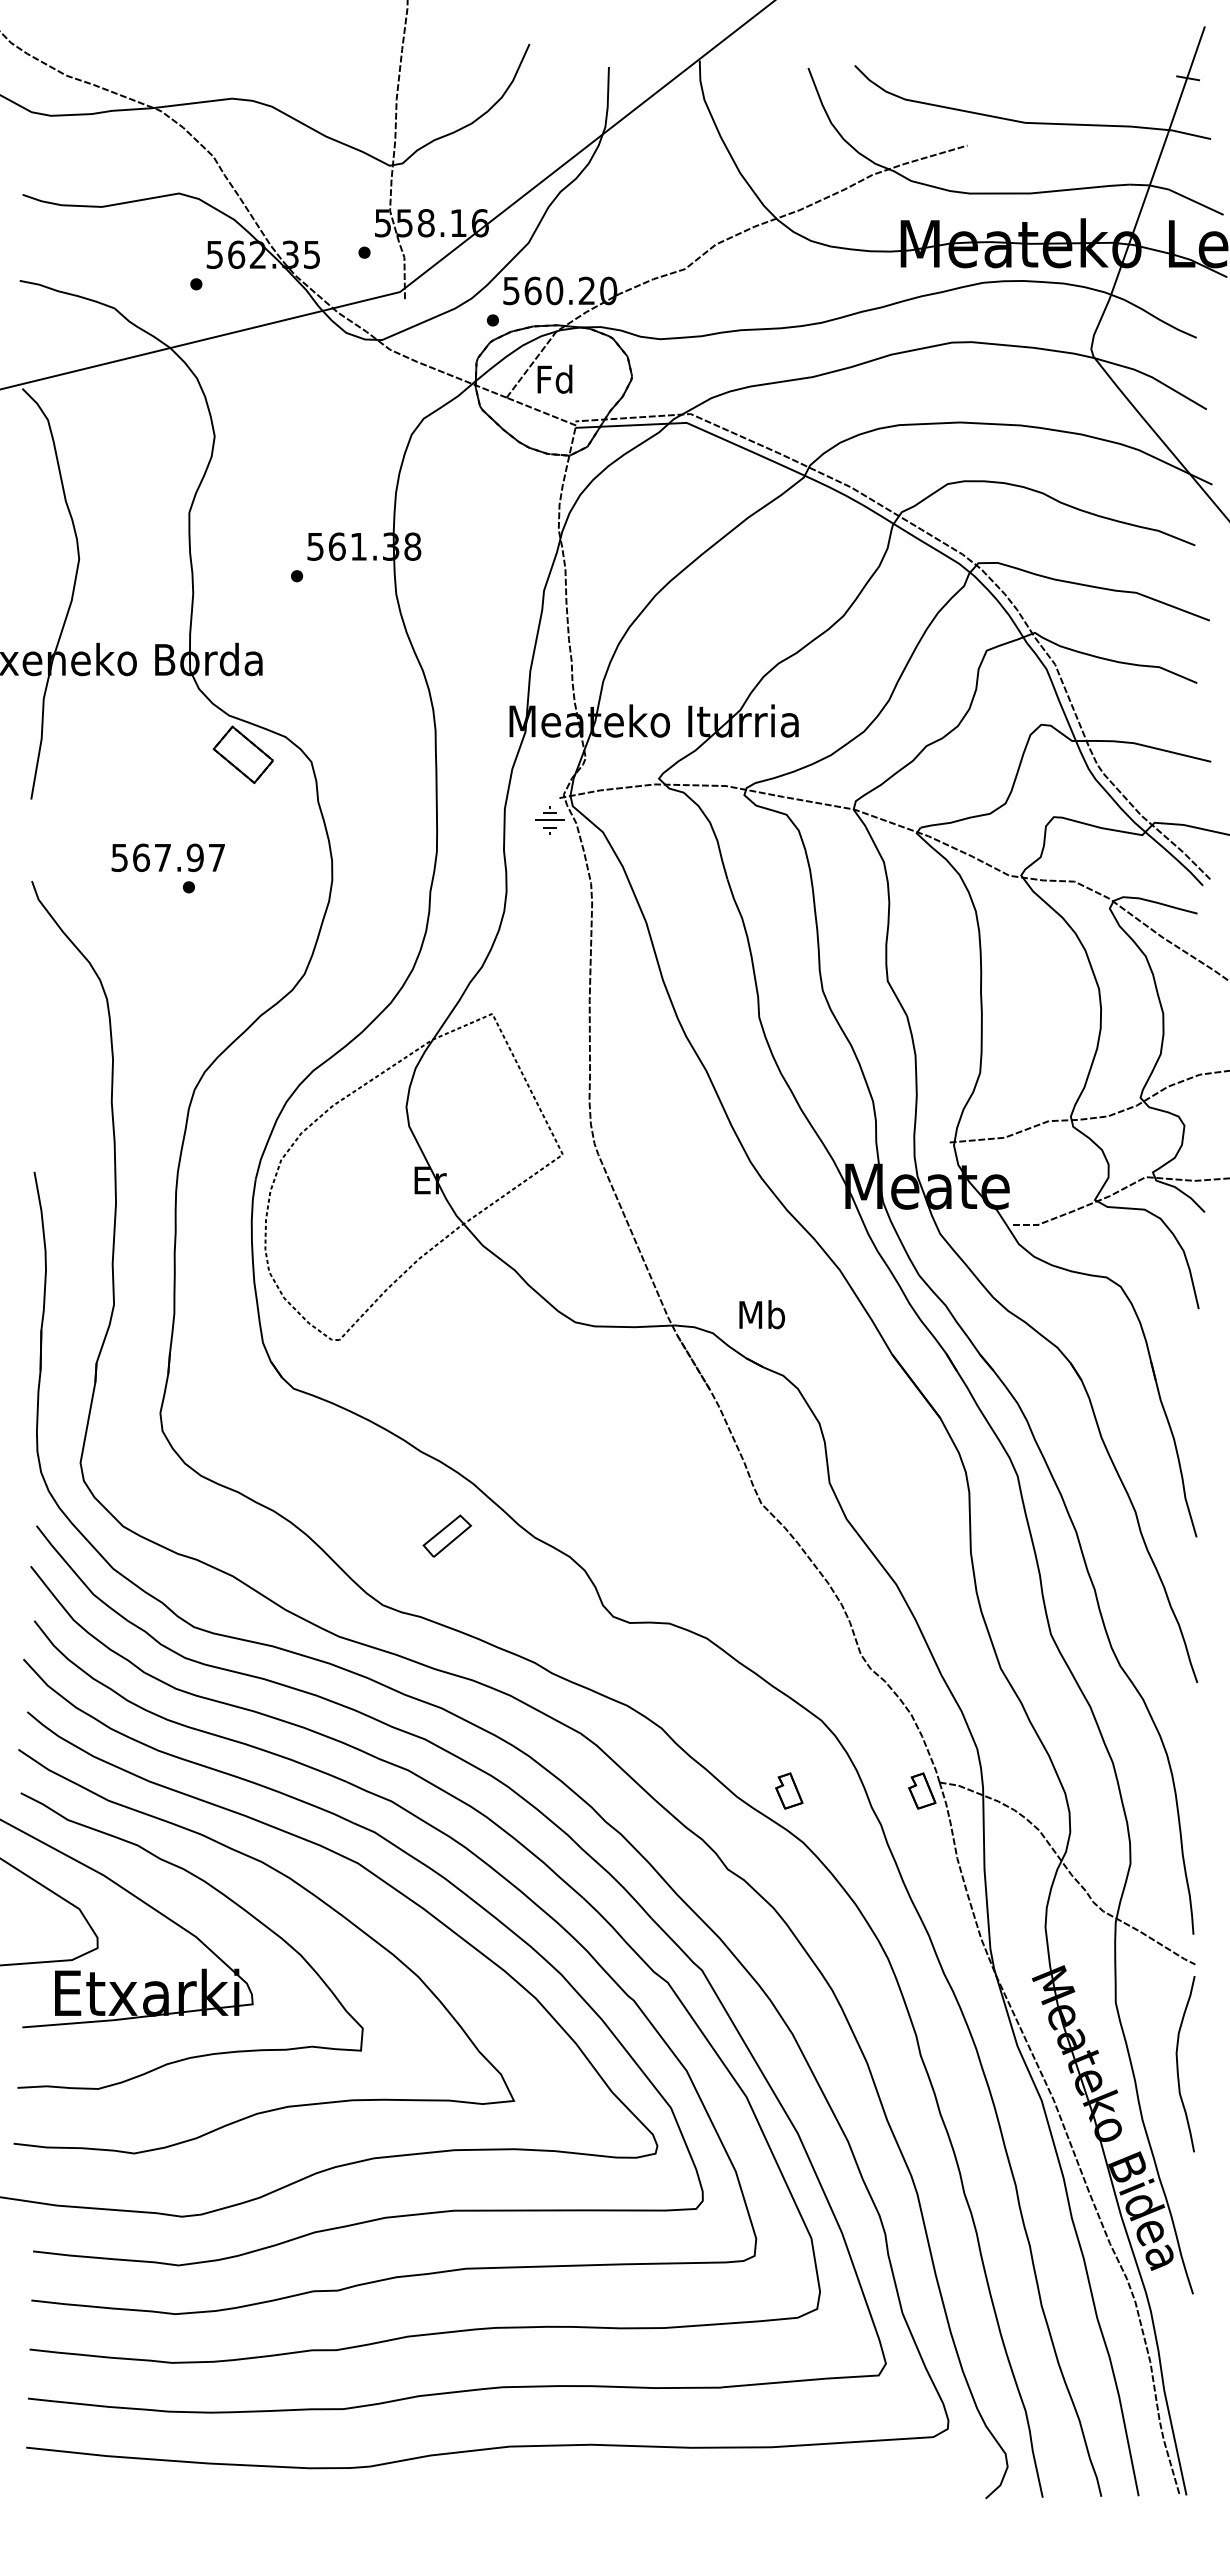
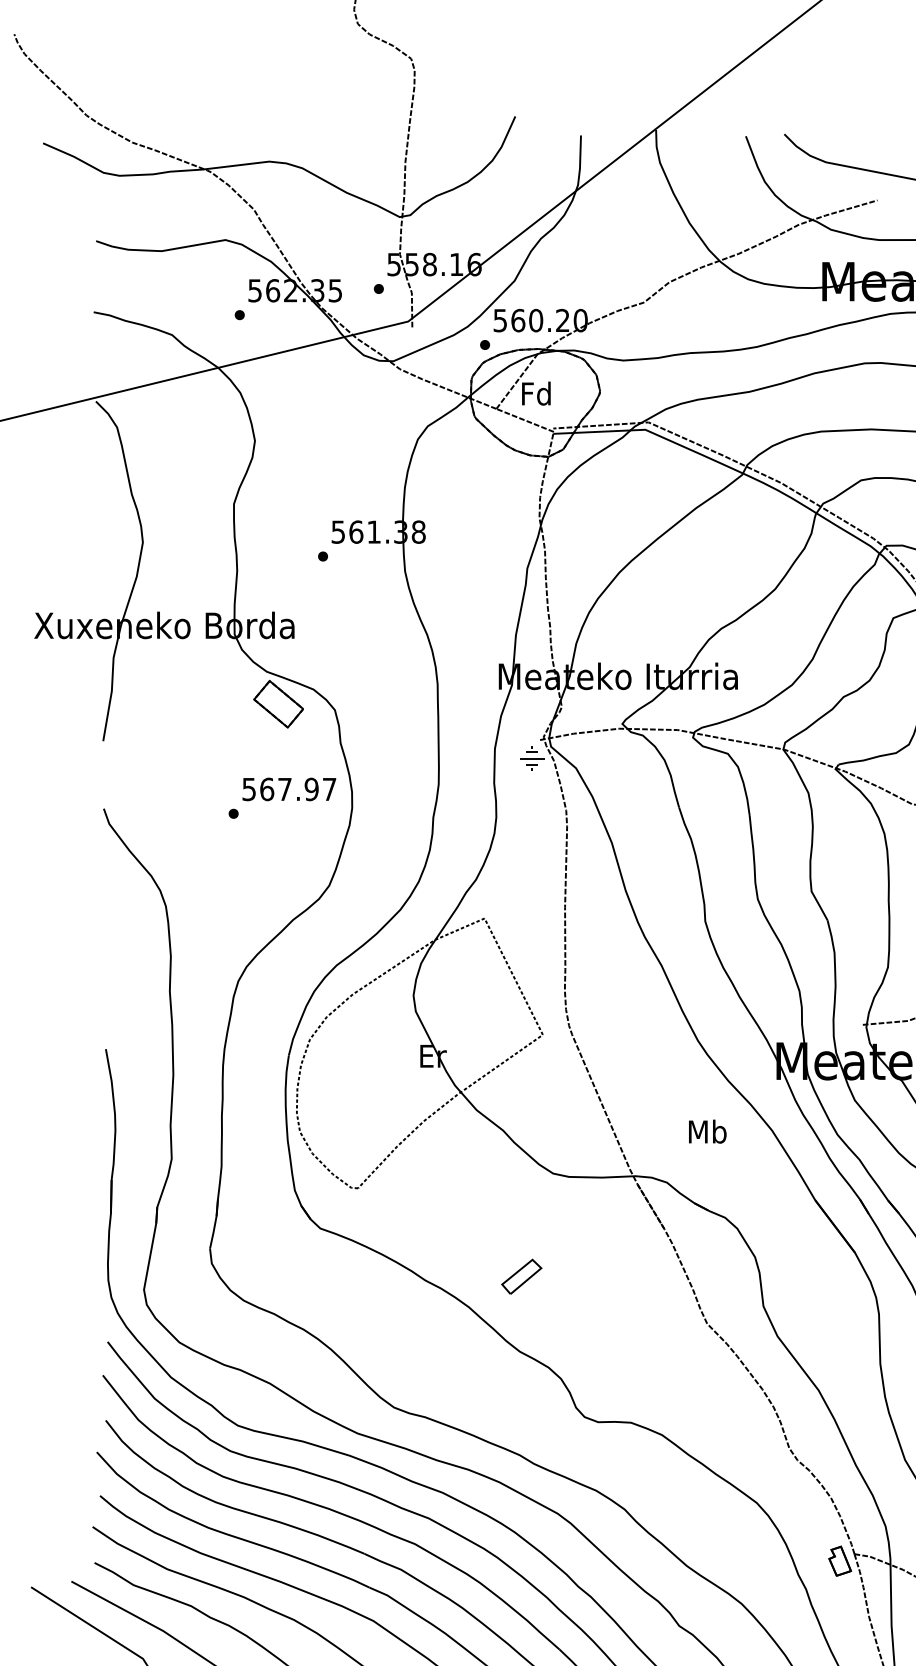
text: (167, 857) -> (288, 789), moved
text: (761, 1314) -> (707, 1131), moved
part: (447, 1535) -> (521, 1276), moved
part: (789, 1790) -> (730, 1560), removed

